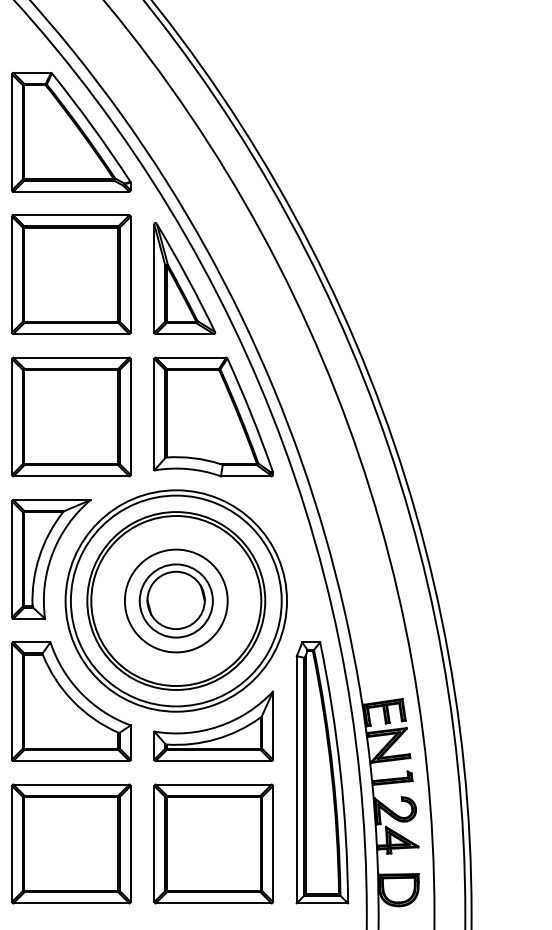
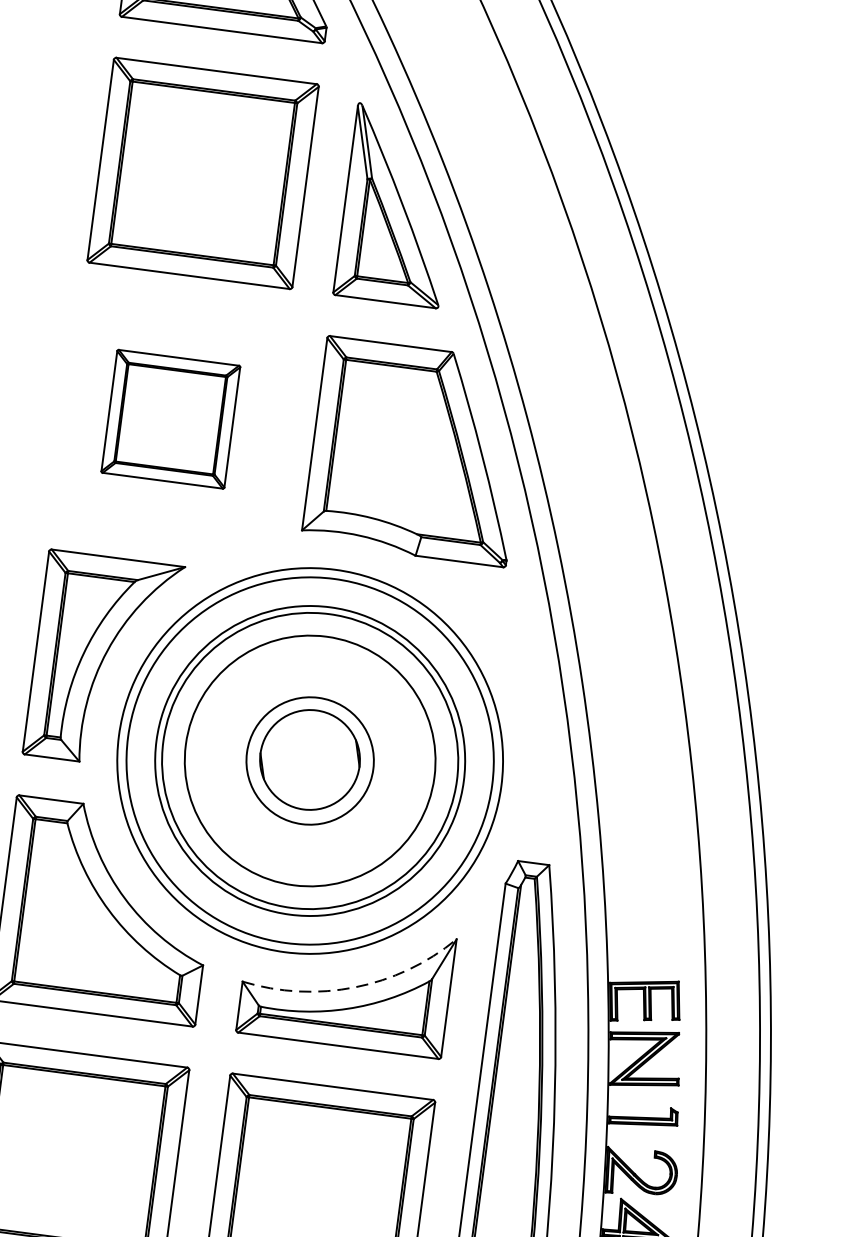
part: (71, 416) -> (171, 418), size x0.6
circle: (175, 600) -> (308, 759), size x1.4
arc: (218, 726) -> (354, 987), solid -> dashed

